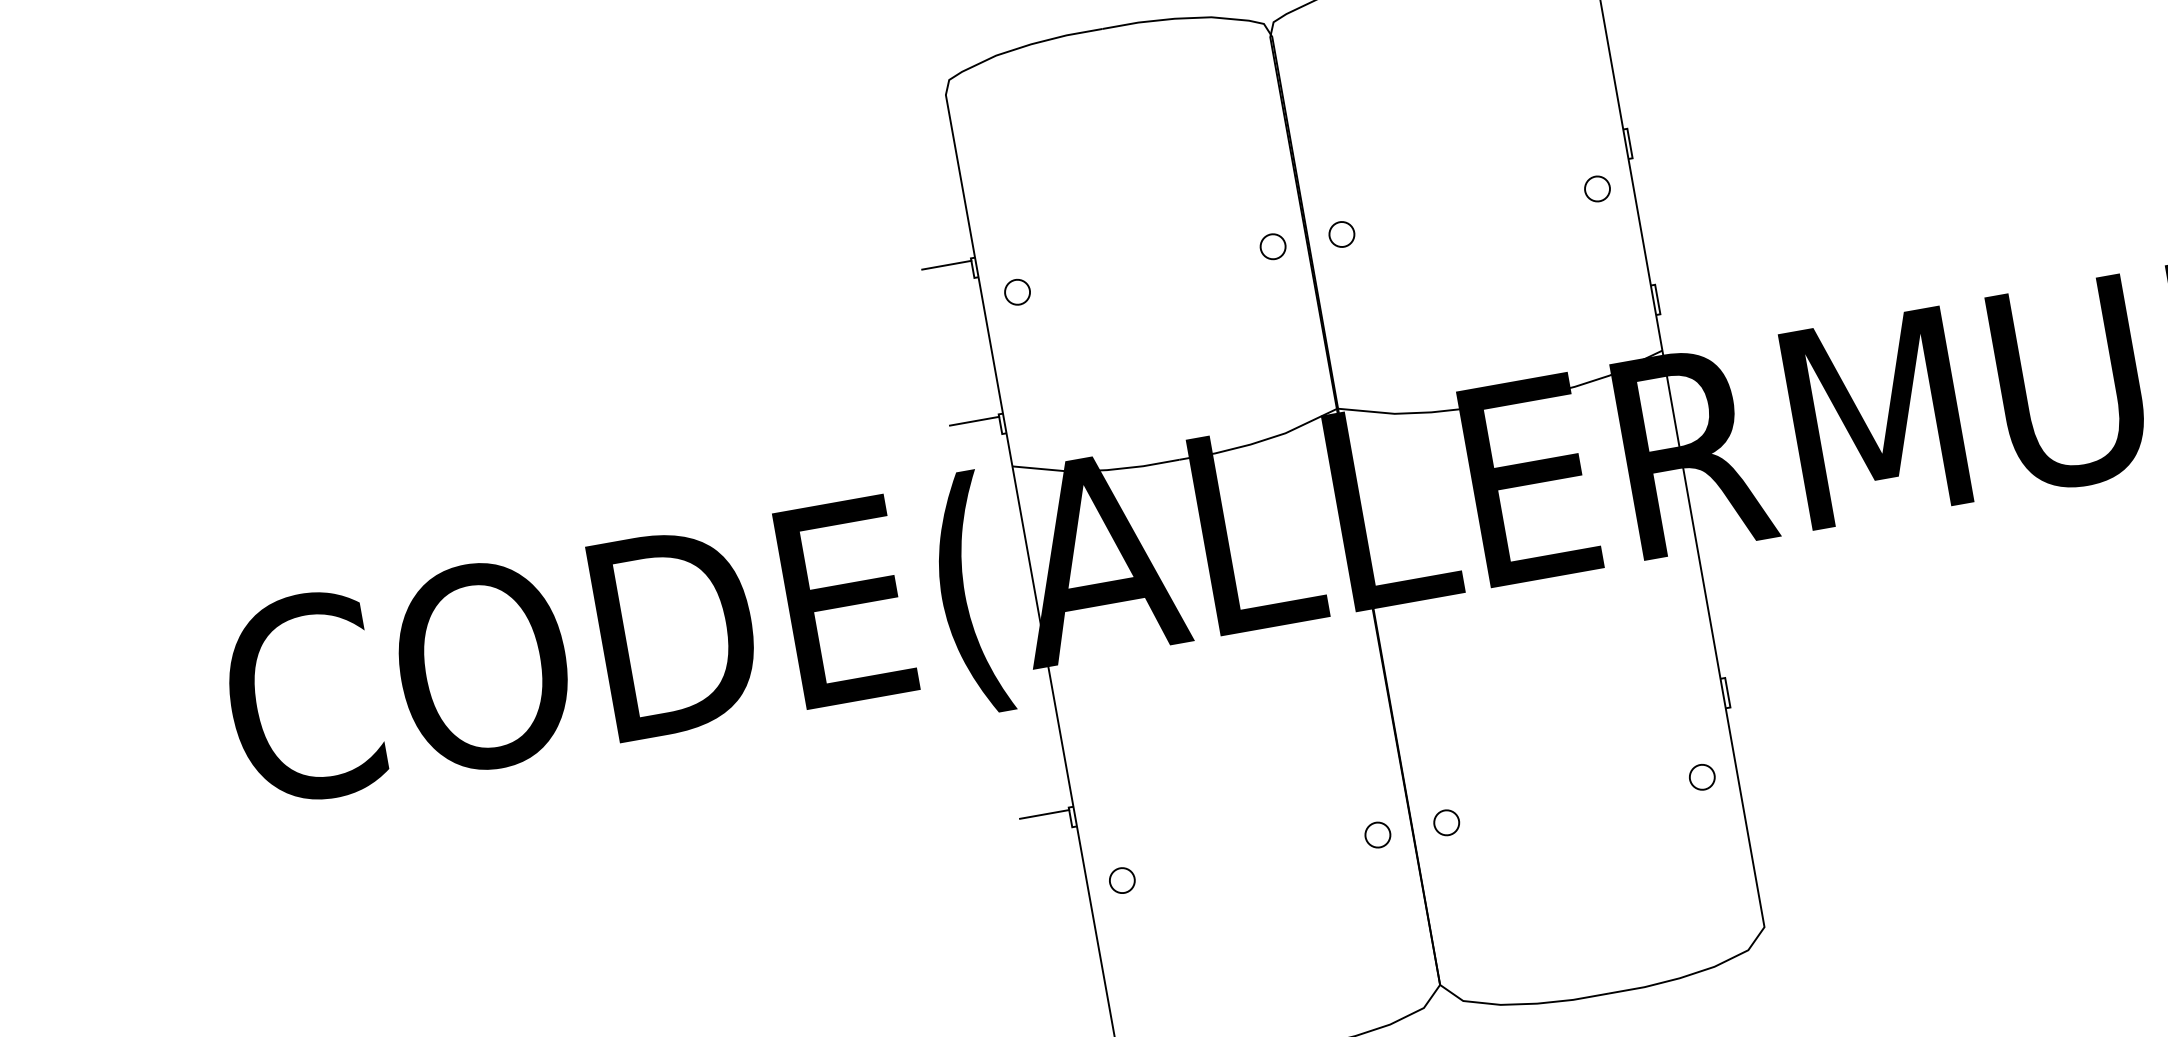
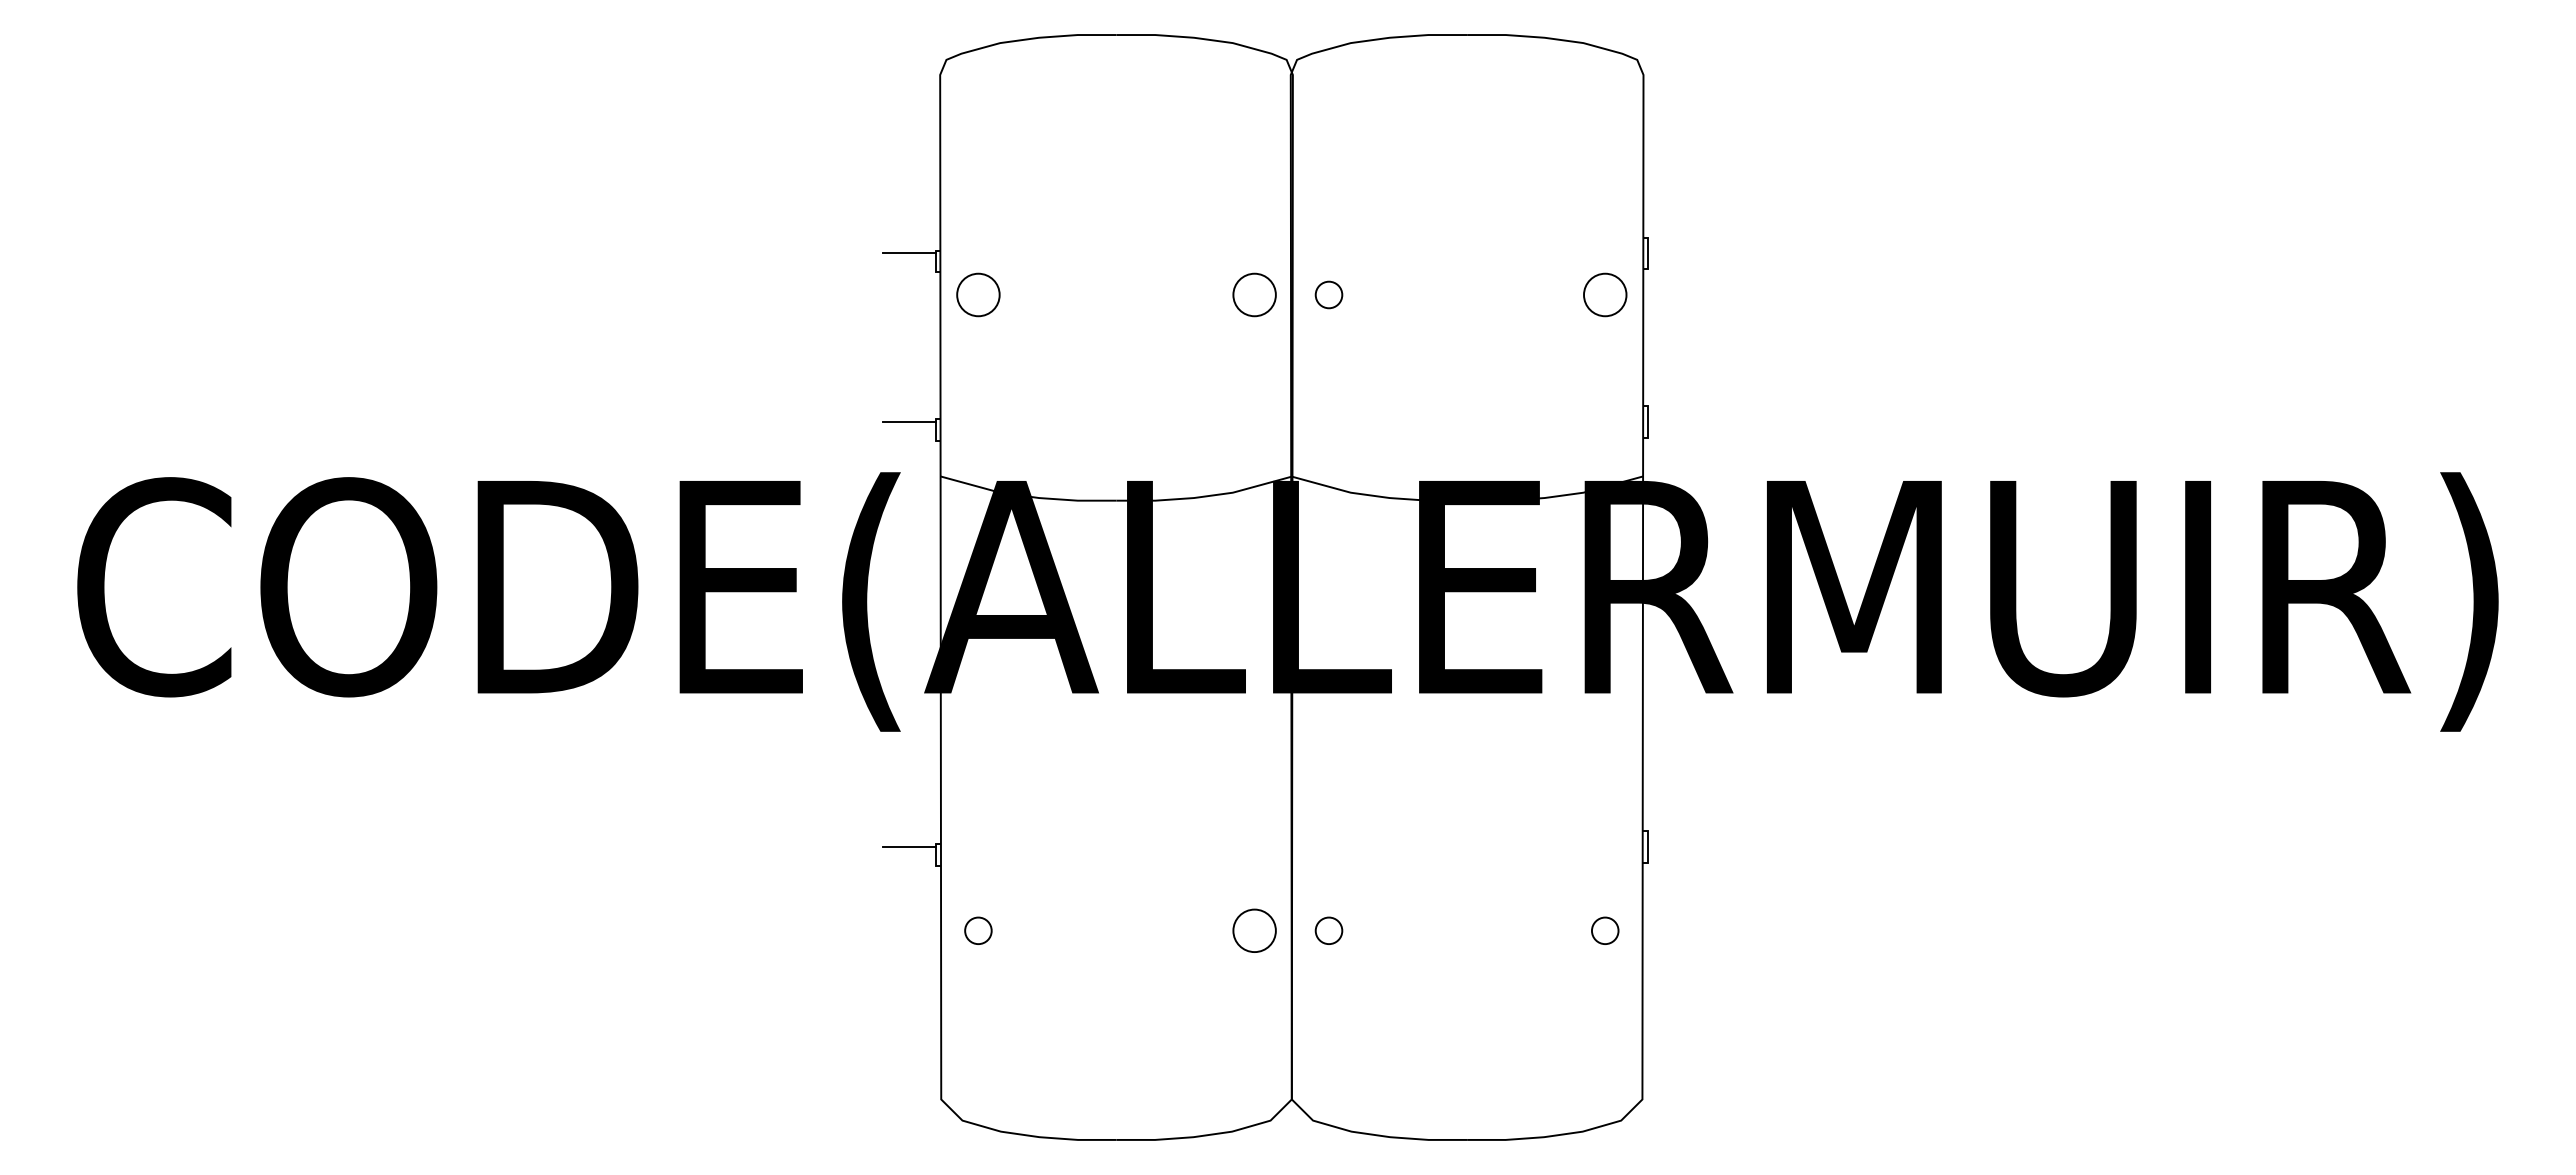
circle: (1596, 188) -> (1604, 294), size x1.6
circle: (1272, 246) -> (1254, 294), size x1.6
circle: (1017, 291) -> (978, 294), size x1.6
circle: (1377, 834) -> (1254, 930), size x1.6

